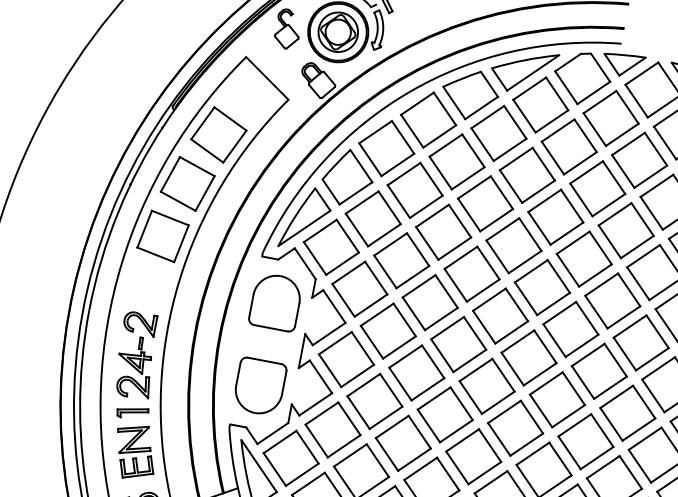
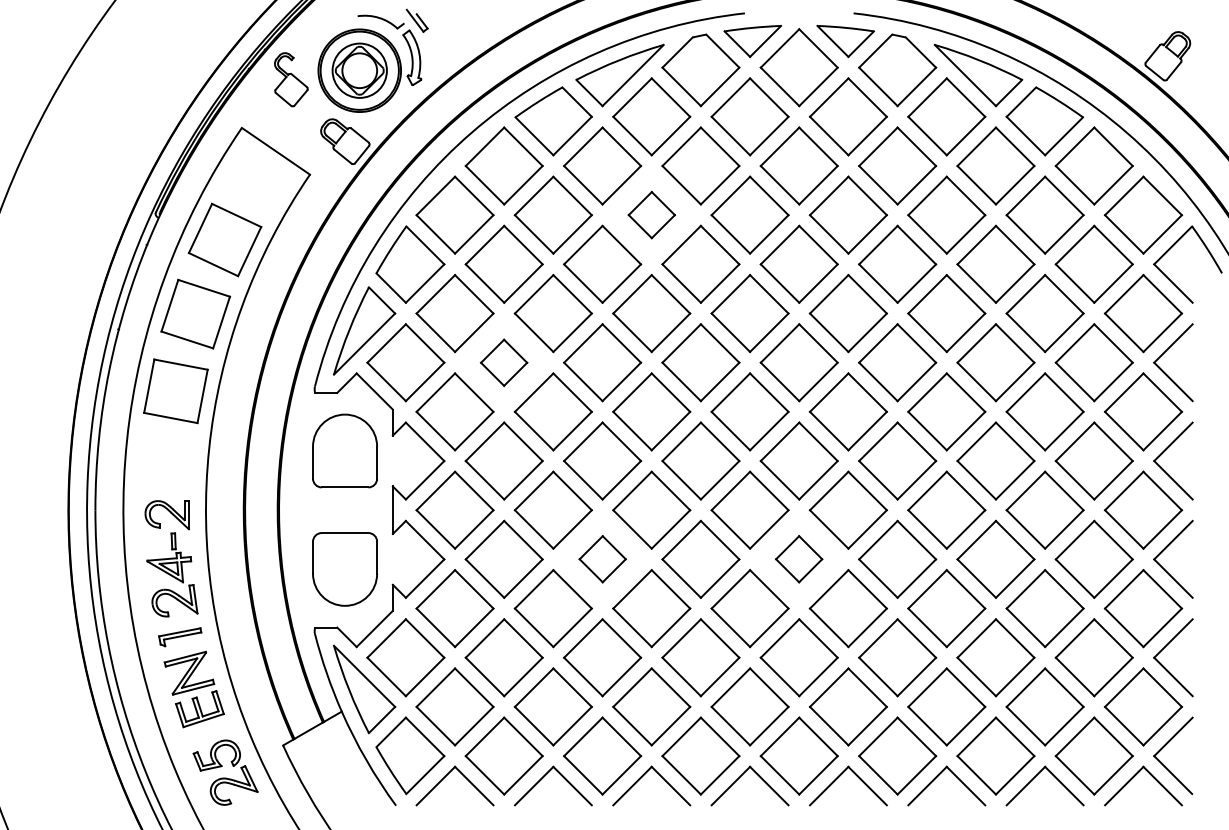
part: (527, 174) -> (651, 214), size x0.6
part: (401, 260) -> (503, 362), size x0.6
part: (445, 414) -> (602, 558), size x0.6
part: (585, 440) -> (798, 558), size x0.6

